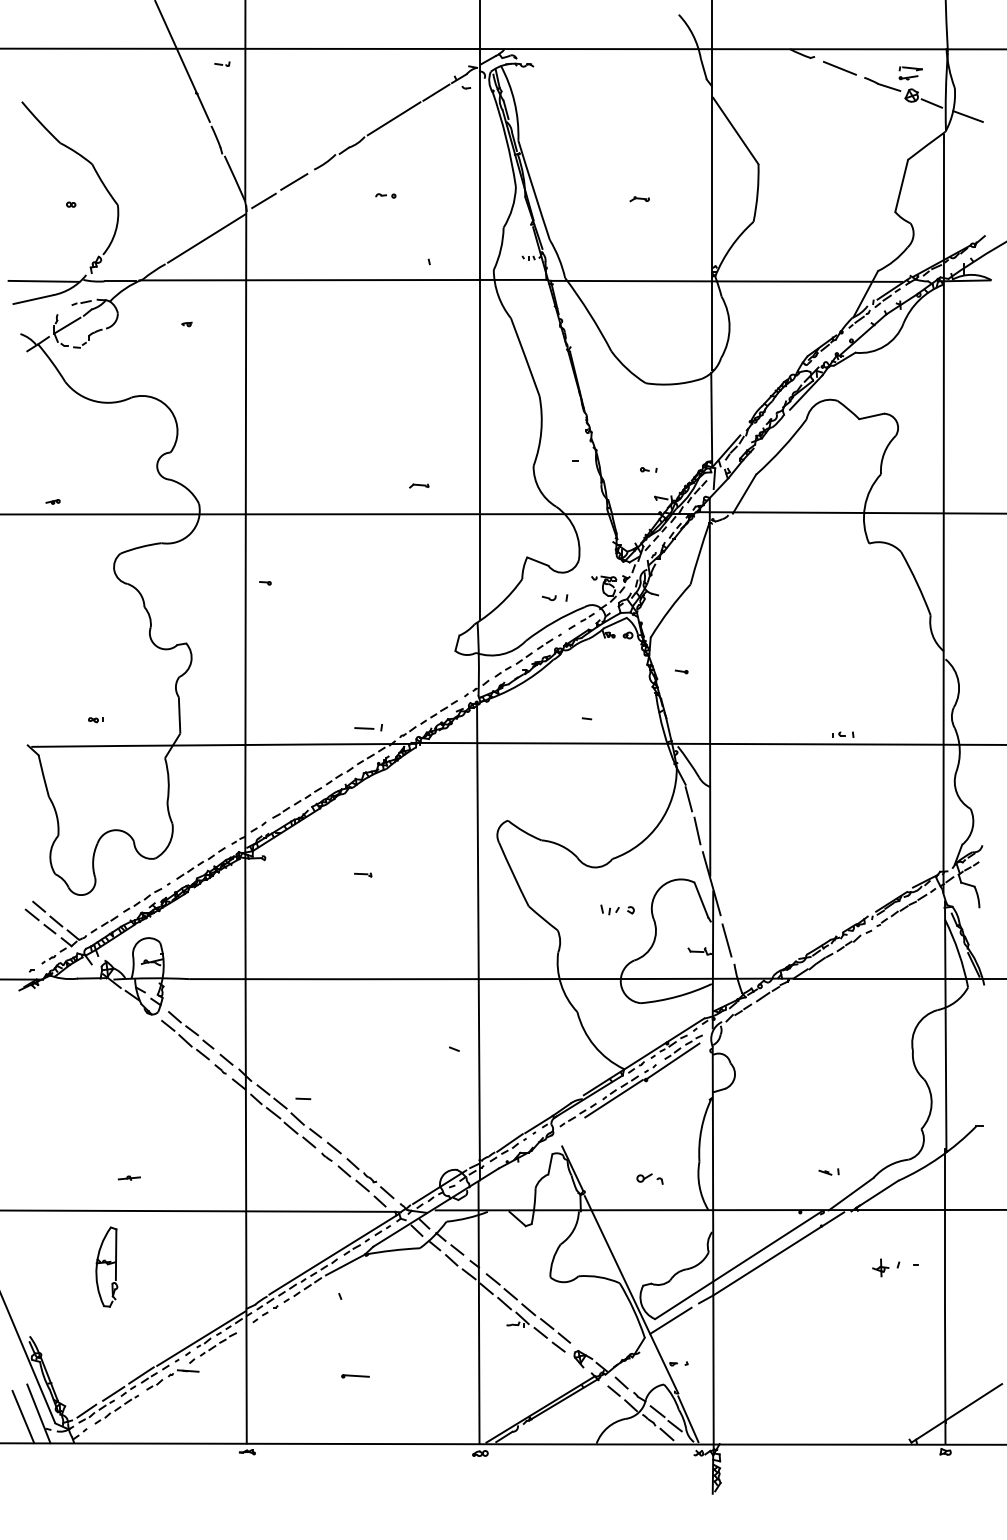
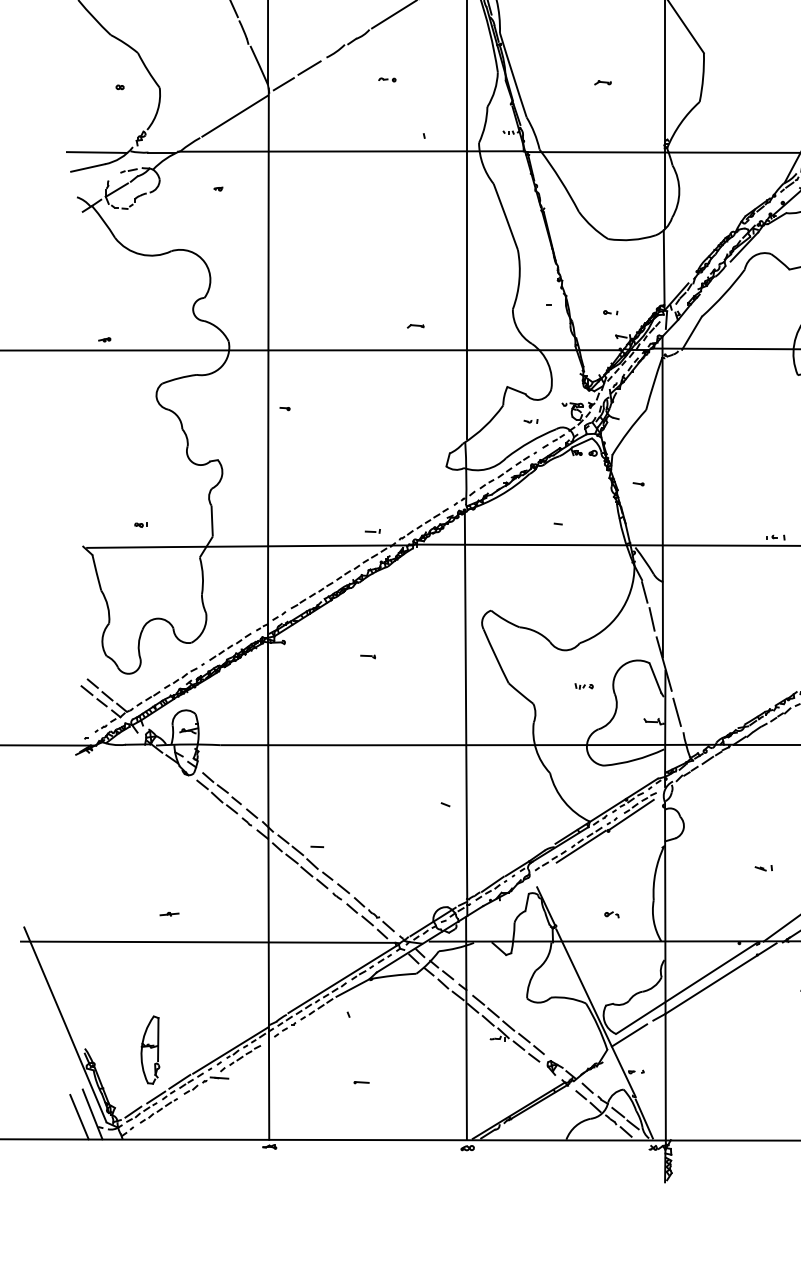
part: (554, 597) -> (530, 421), size x0.62
part: (368, 726) -> (372, 530), size x0.62
part: (617, 909) -> (584, 686), size x0.62
part: (828, 1171) -> (763, 867), moved
part: (650, 1178) -> (612, 914), size x0.62
part: (106, 1266) -> (150, 1049), moved
part: (355, 1376) -> (361, 1082), size x0.62

